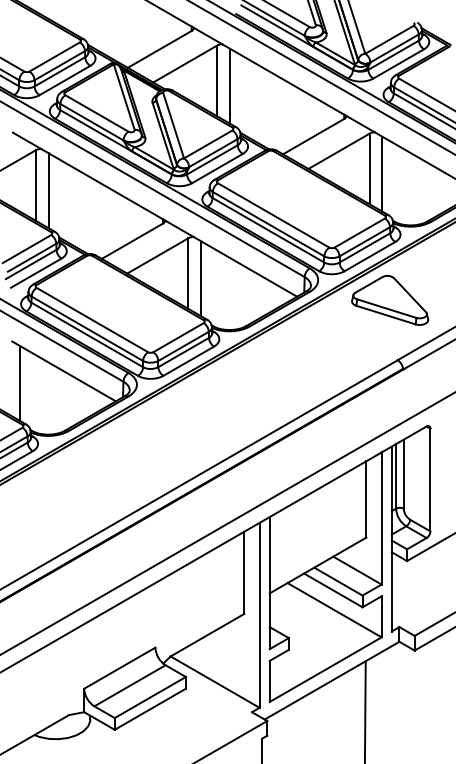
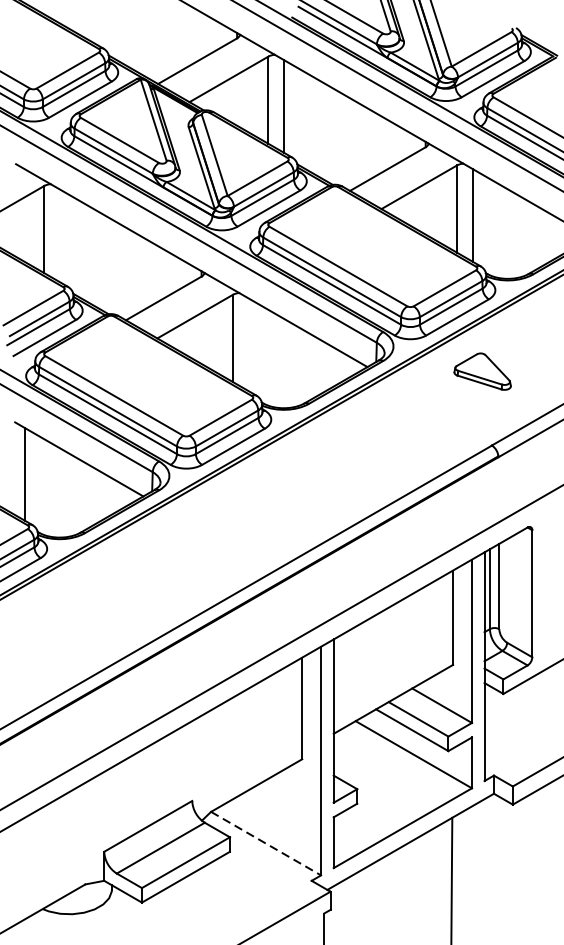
line: (48, 190) -> (60, 235), removed
line: (201, 278) -> (249, 344), removed
part: (390, 300) -> (482, 371), size x0.6
line: (215, 682) -> (266, 844), solid -> dashed

